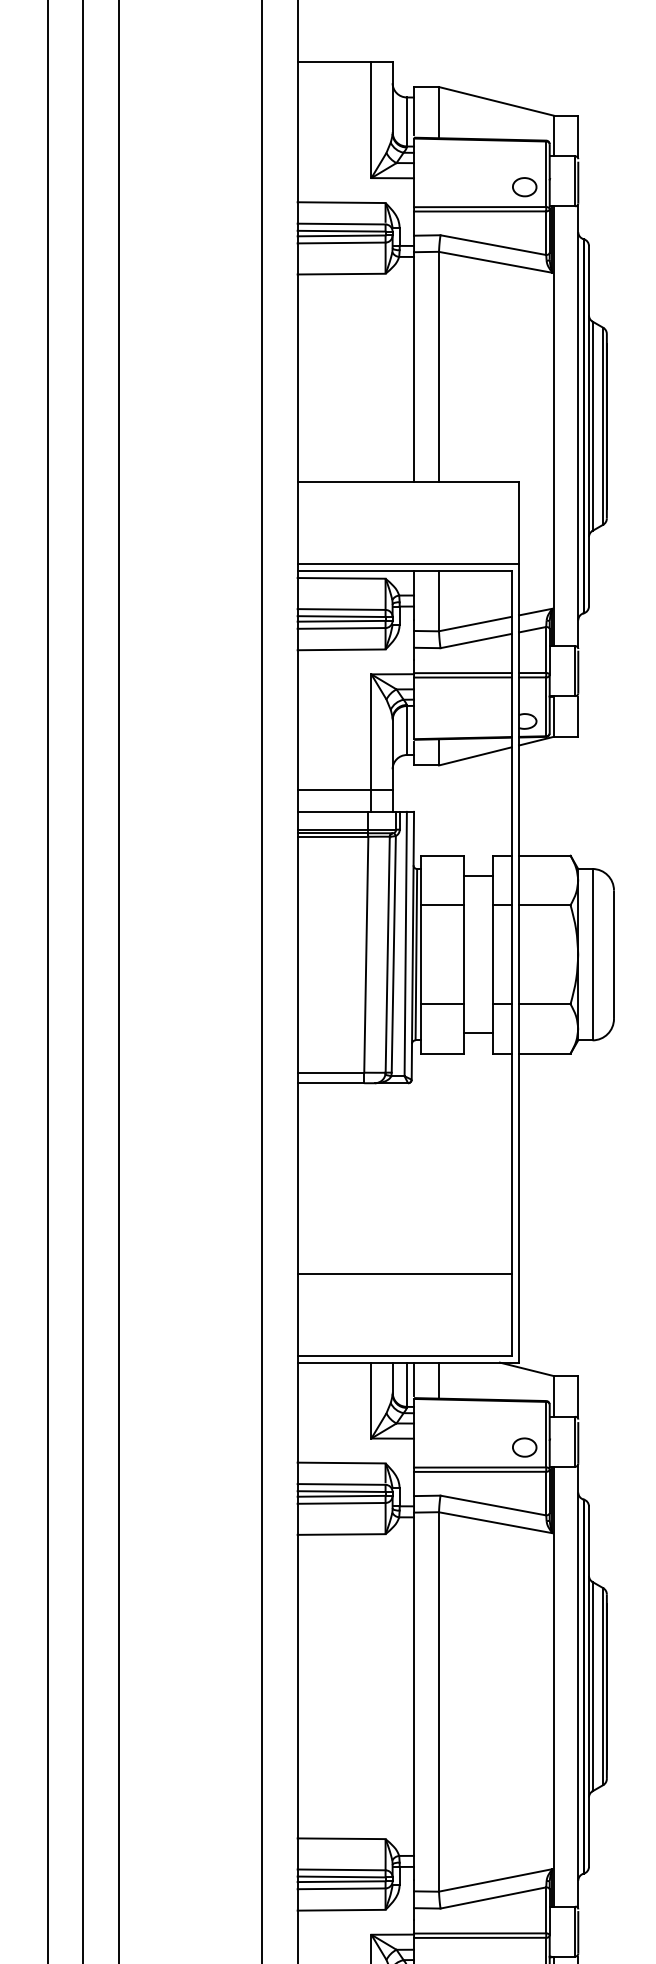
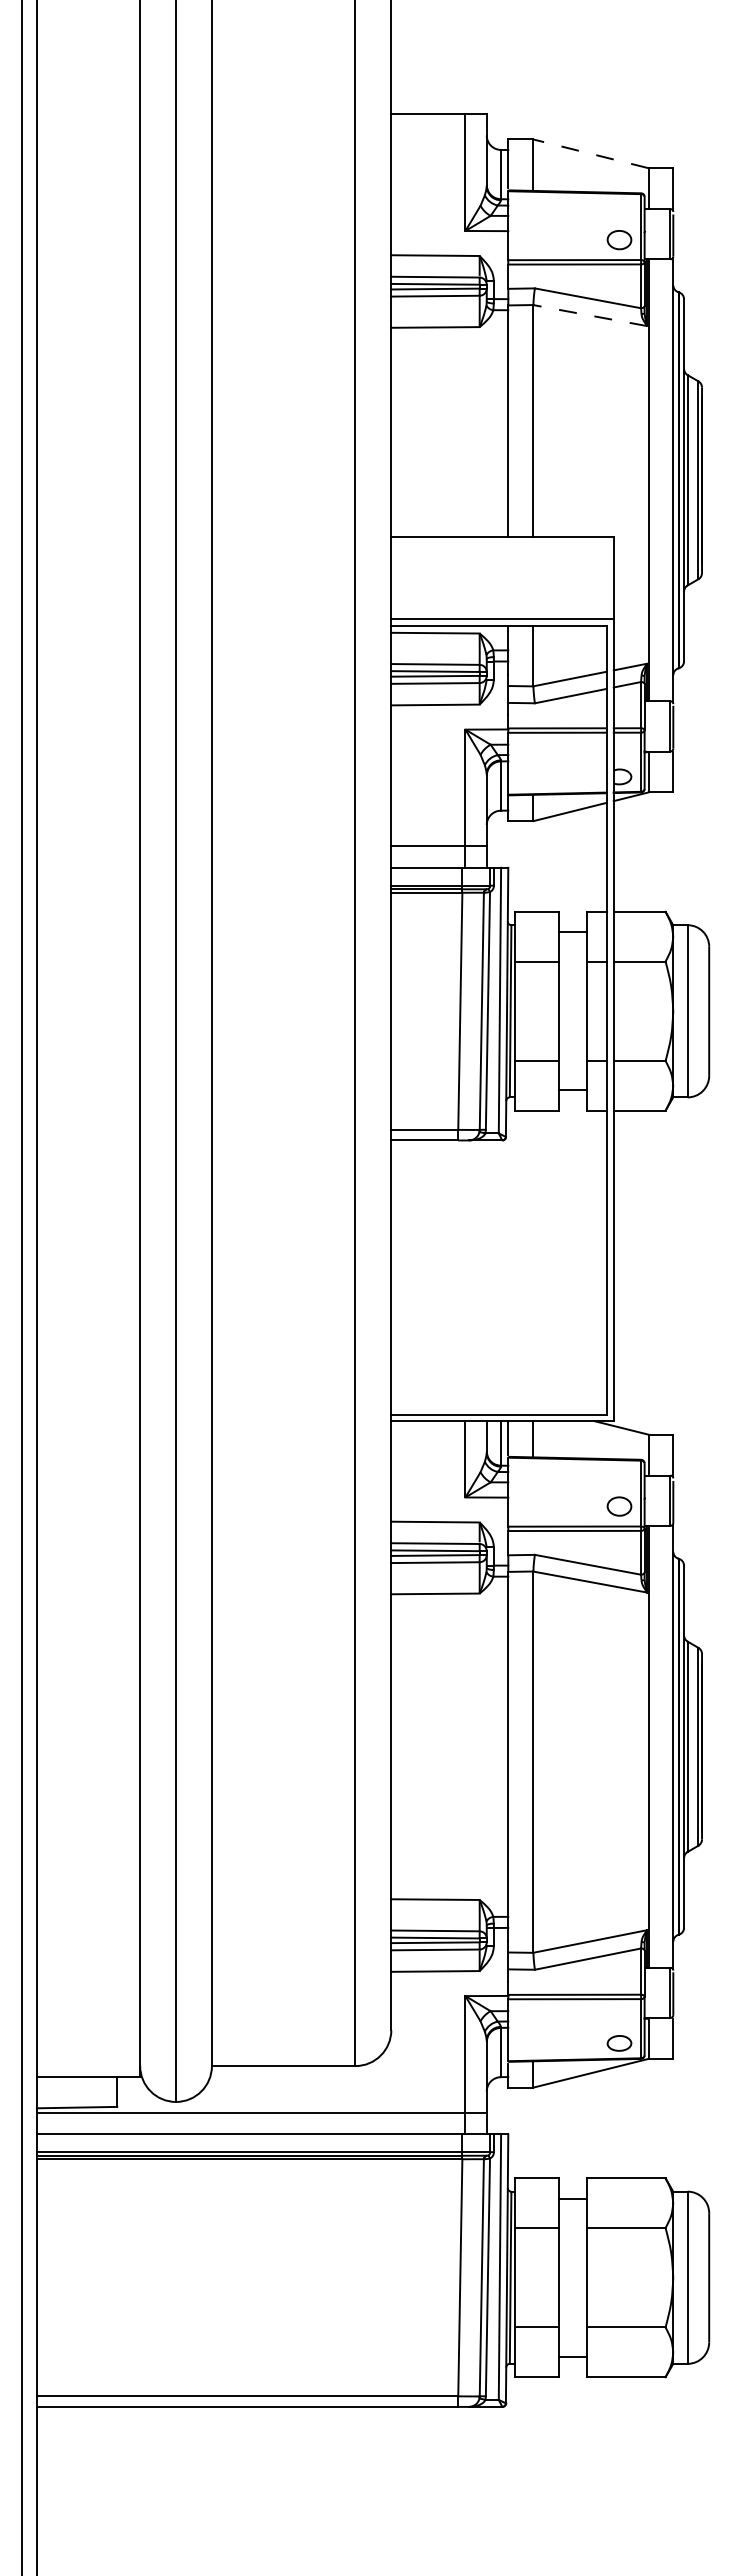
line: (495, 101) -> (590, 153), solid -> dashed
line: (495, 262) -> (590, 315), solid -> dashed
line: (404, 1274) -> (498, 1332), removed

